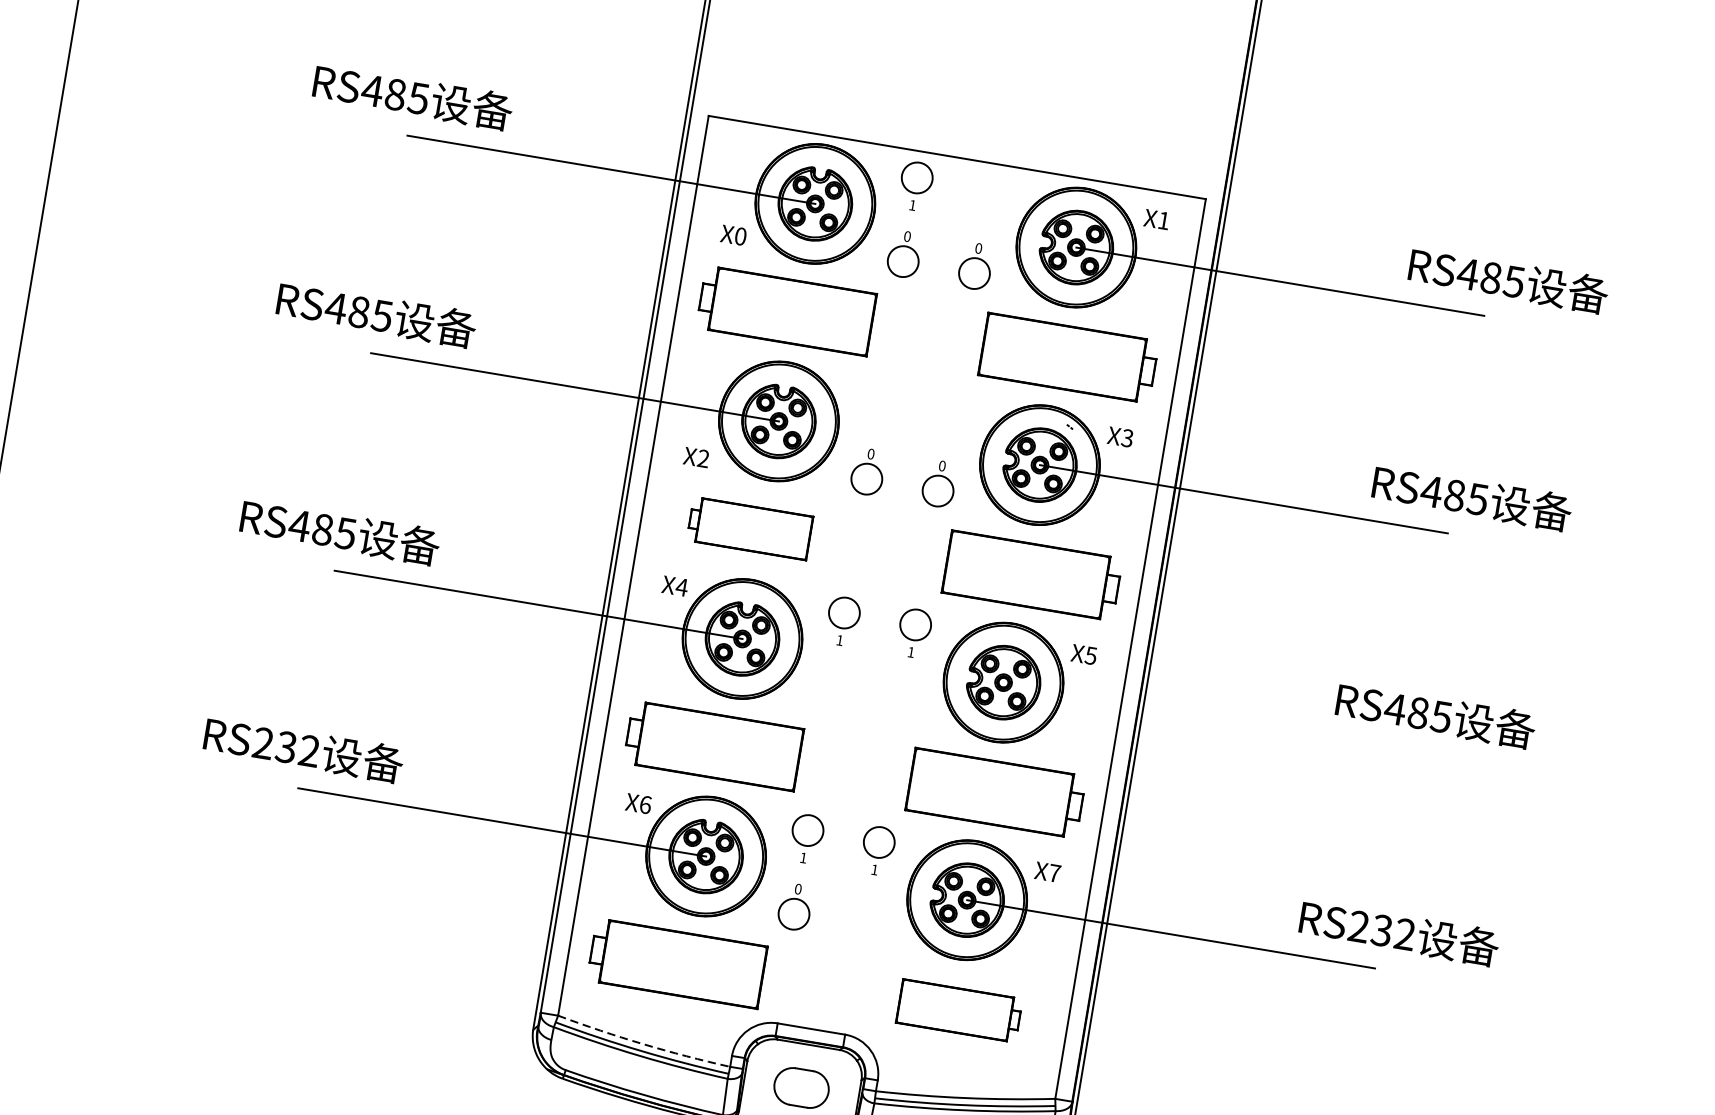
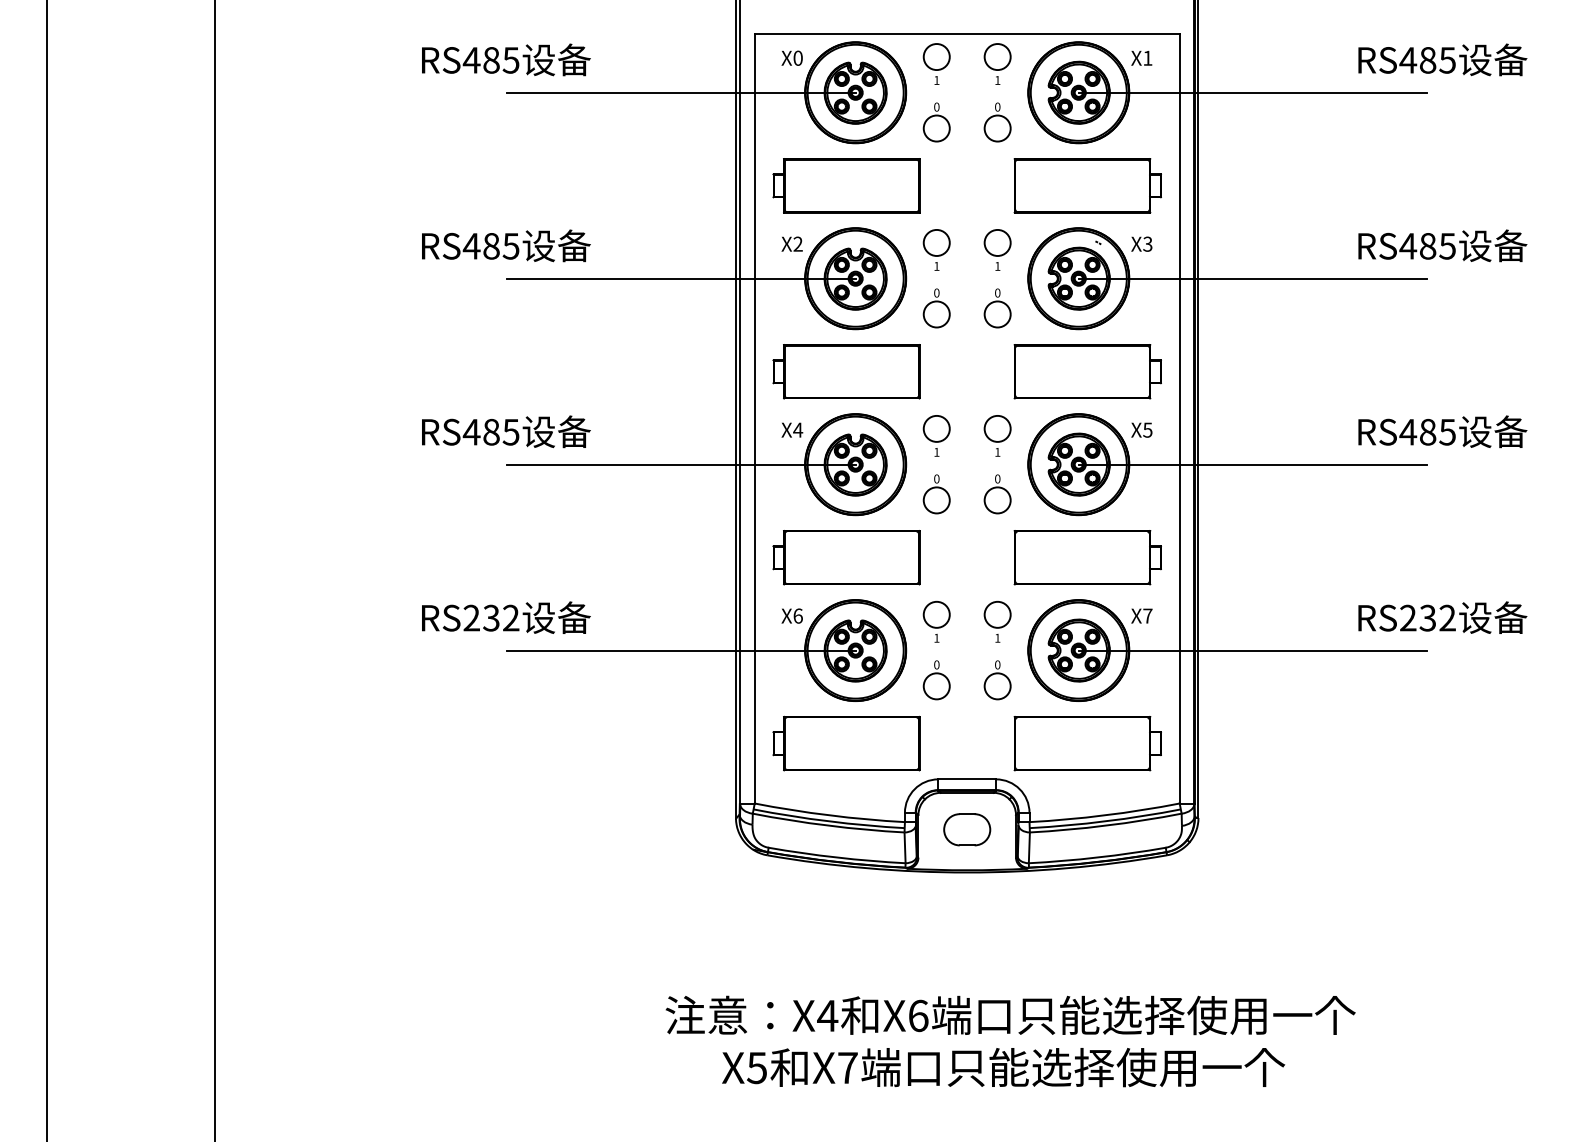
part: (987, 197) -> (997, 63), added
text: (733, 234) -> (791, 57), moved
part: (879, 403) -> (936, 249), added
part: (950, 415) -> (997, 249), added
text: (695, 456) -> (791, 243), moved
part: (750, 528) -> (846, 371), size x1.43
part: (831, 689) -> (936, 494), added
part: (902, 701) -> (997, 494), added
line: (1206, 716) -> (1252, 464), added
part: (866, 919) -> (997, 680), added
part: (959, 1010) -> (1087, 743), size x1.43
arc: (643, 1044) -> (829, 815), dashed -> solid

